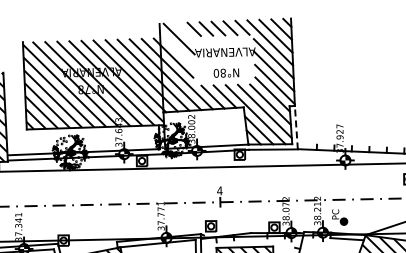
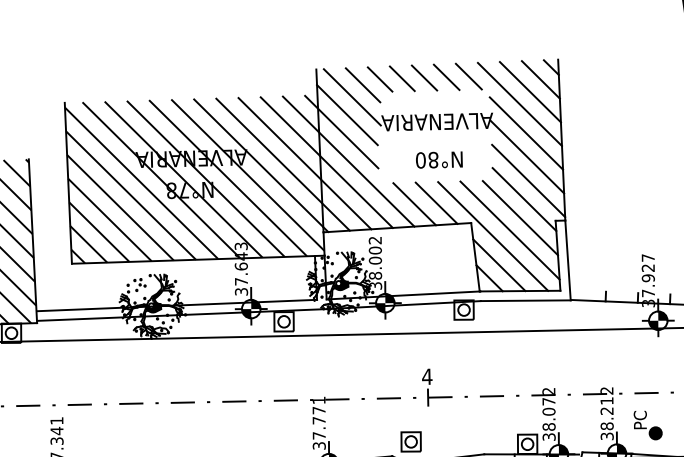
line: (184, 32) -> (362, 85), added
line: (176, 48) -> (347, 114), added
line: (296, 127) -> (568, 260), dashed -> solid

